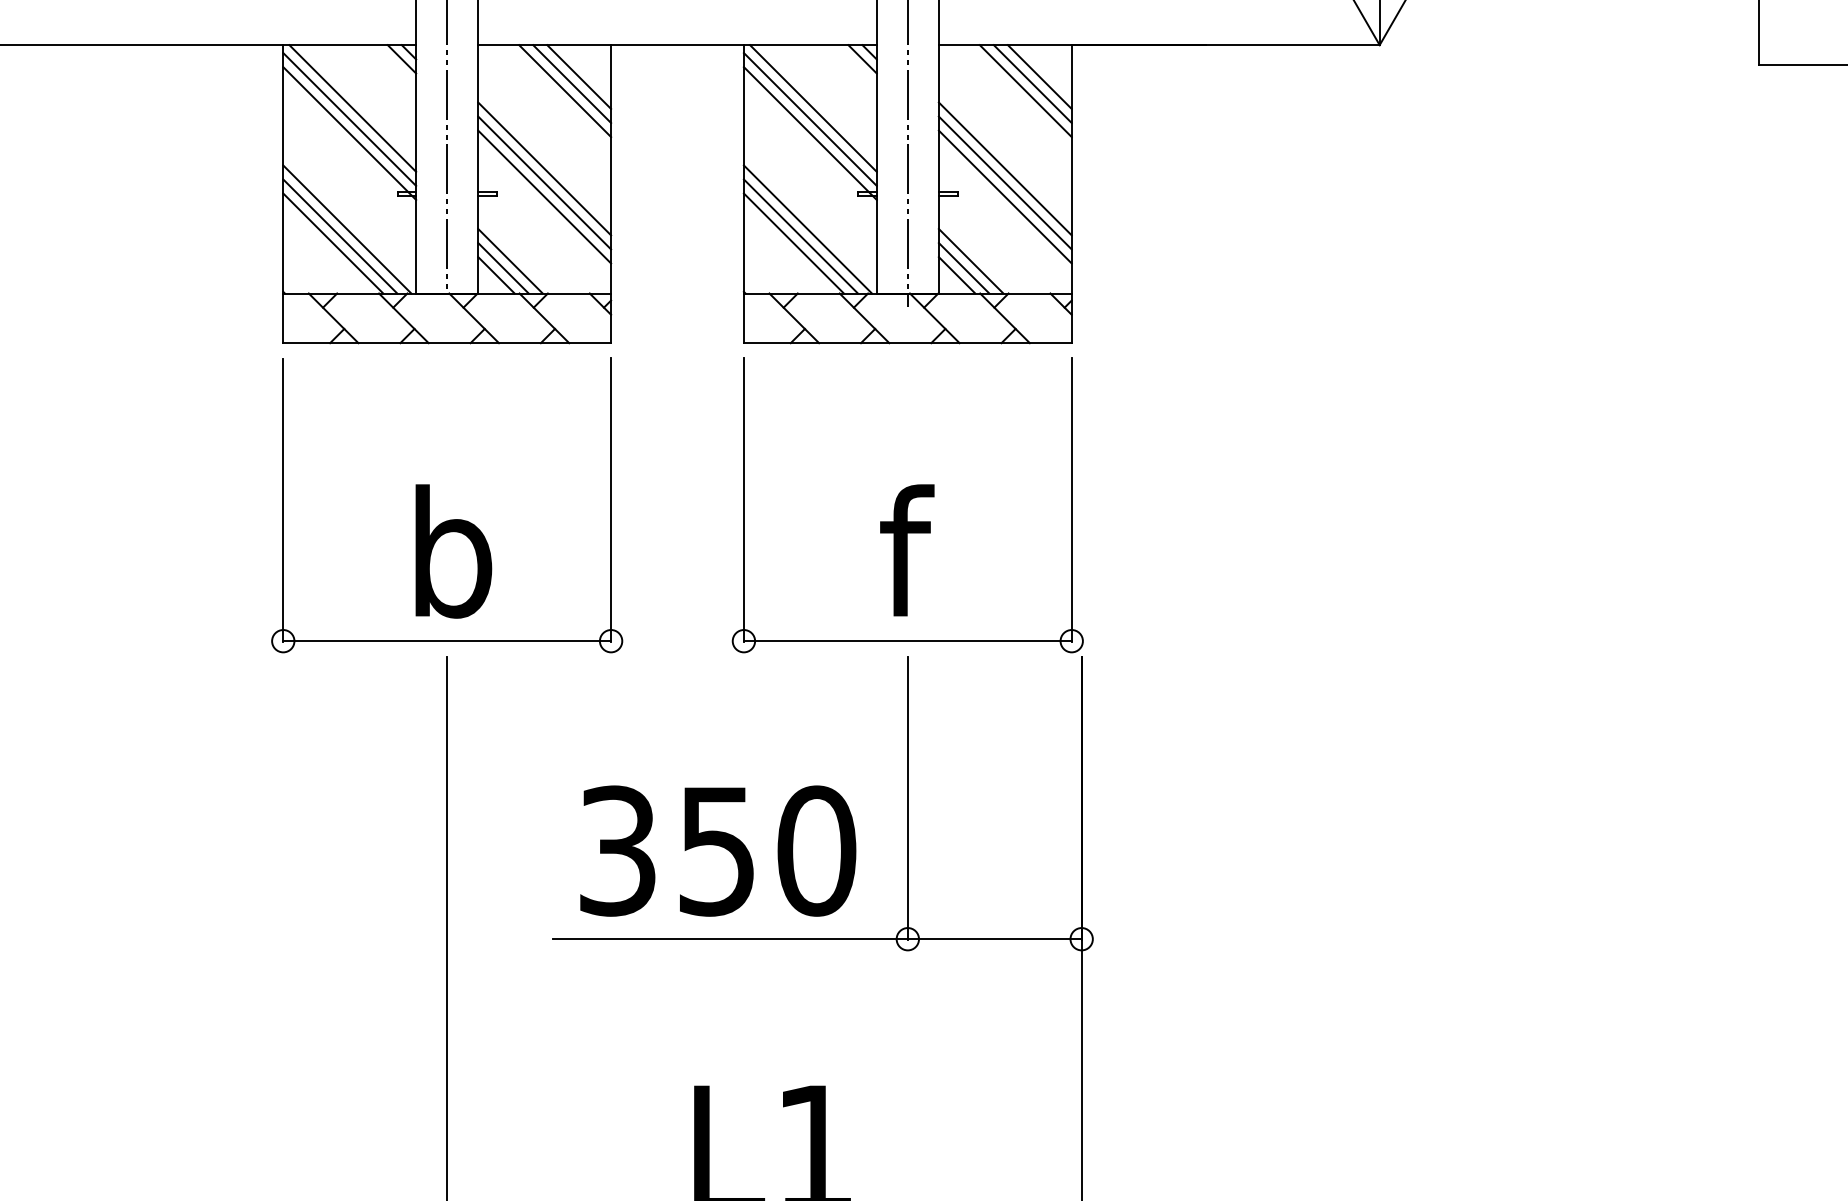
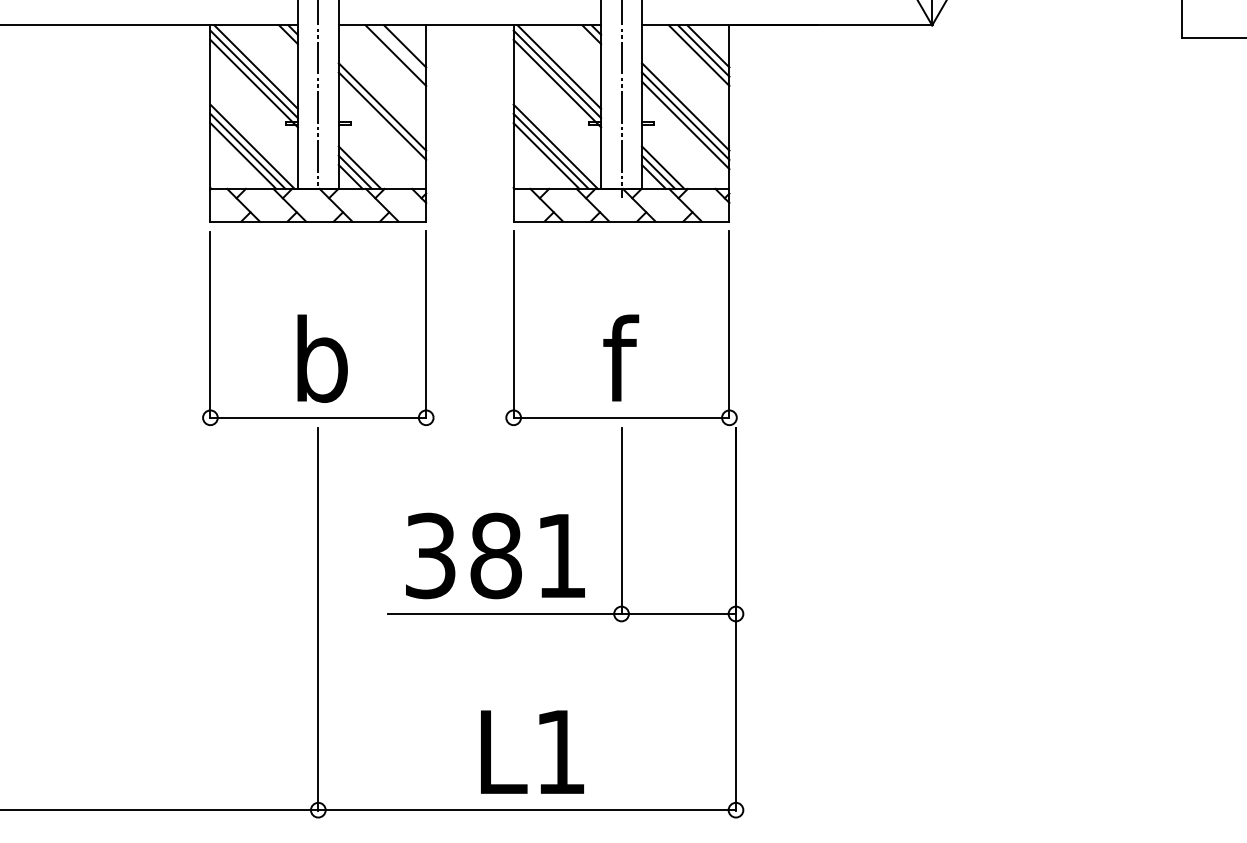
line: (572, 83) -> (400, 50), removed
line: (544, 197) -> (382, 125), removed
text: (766, 850) -> (528, 555), 350 -> 381

